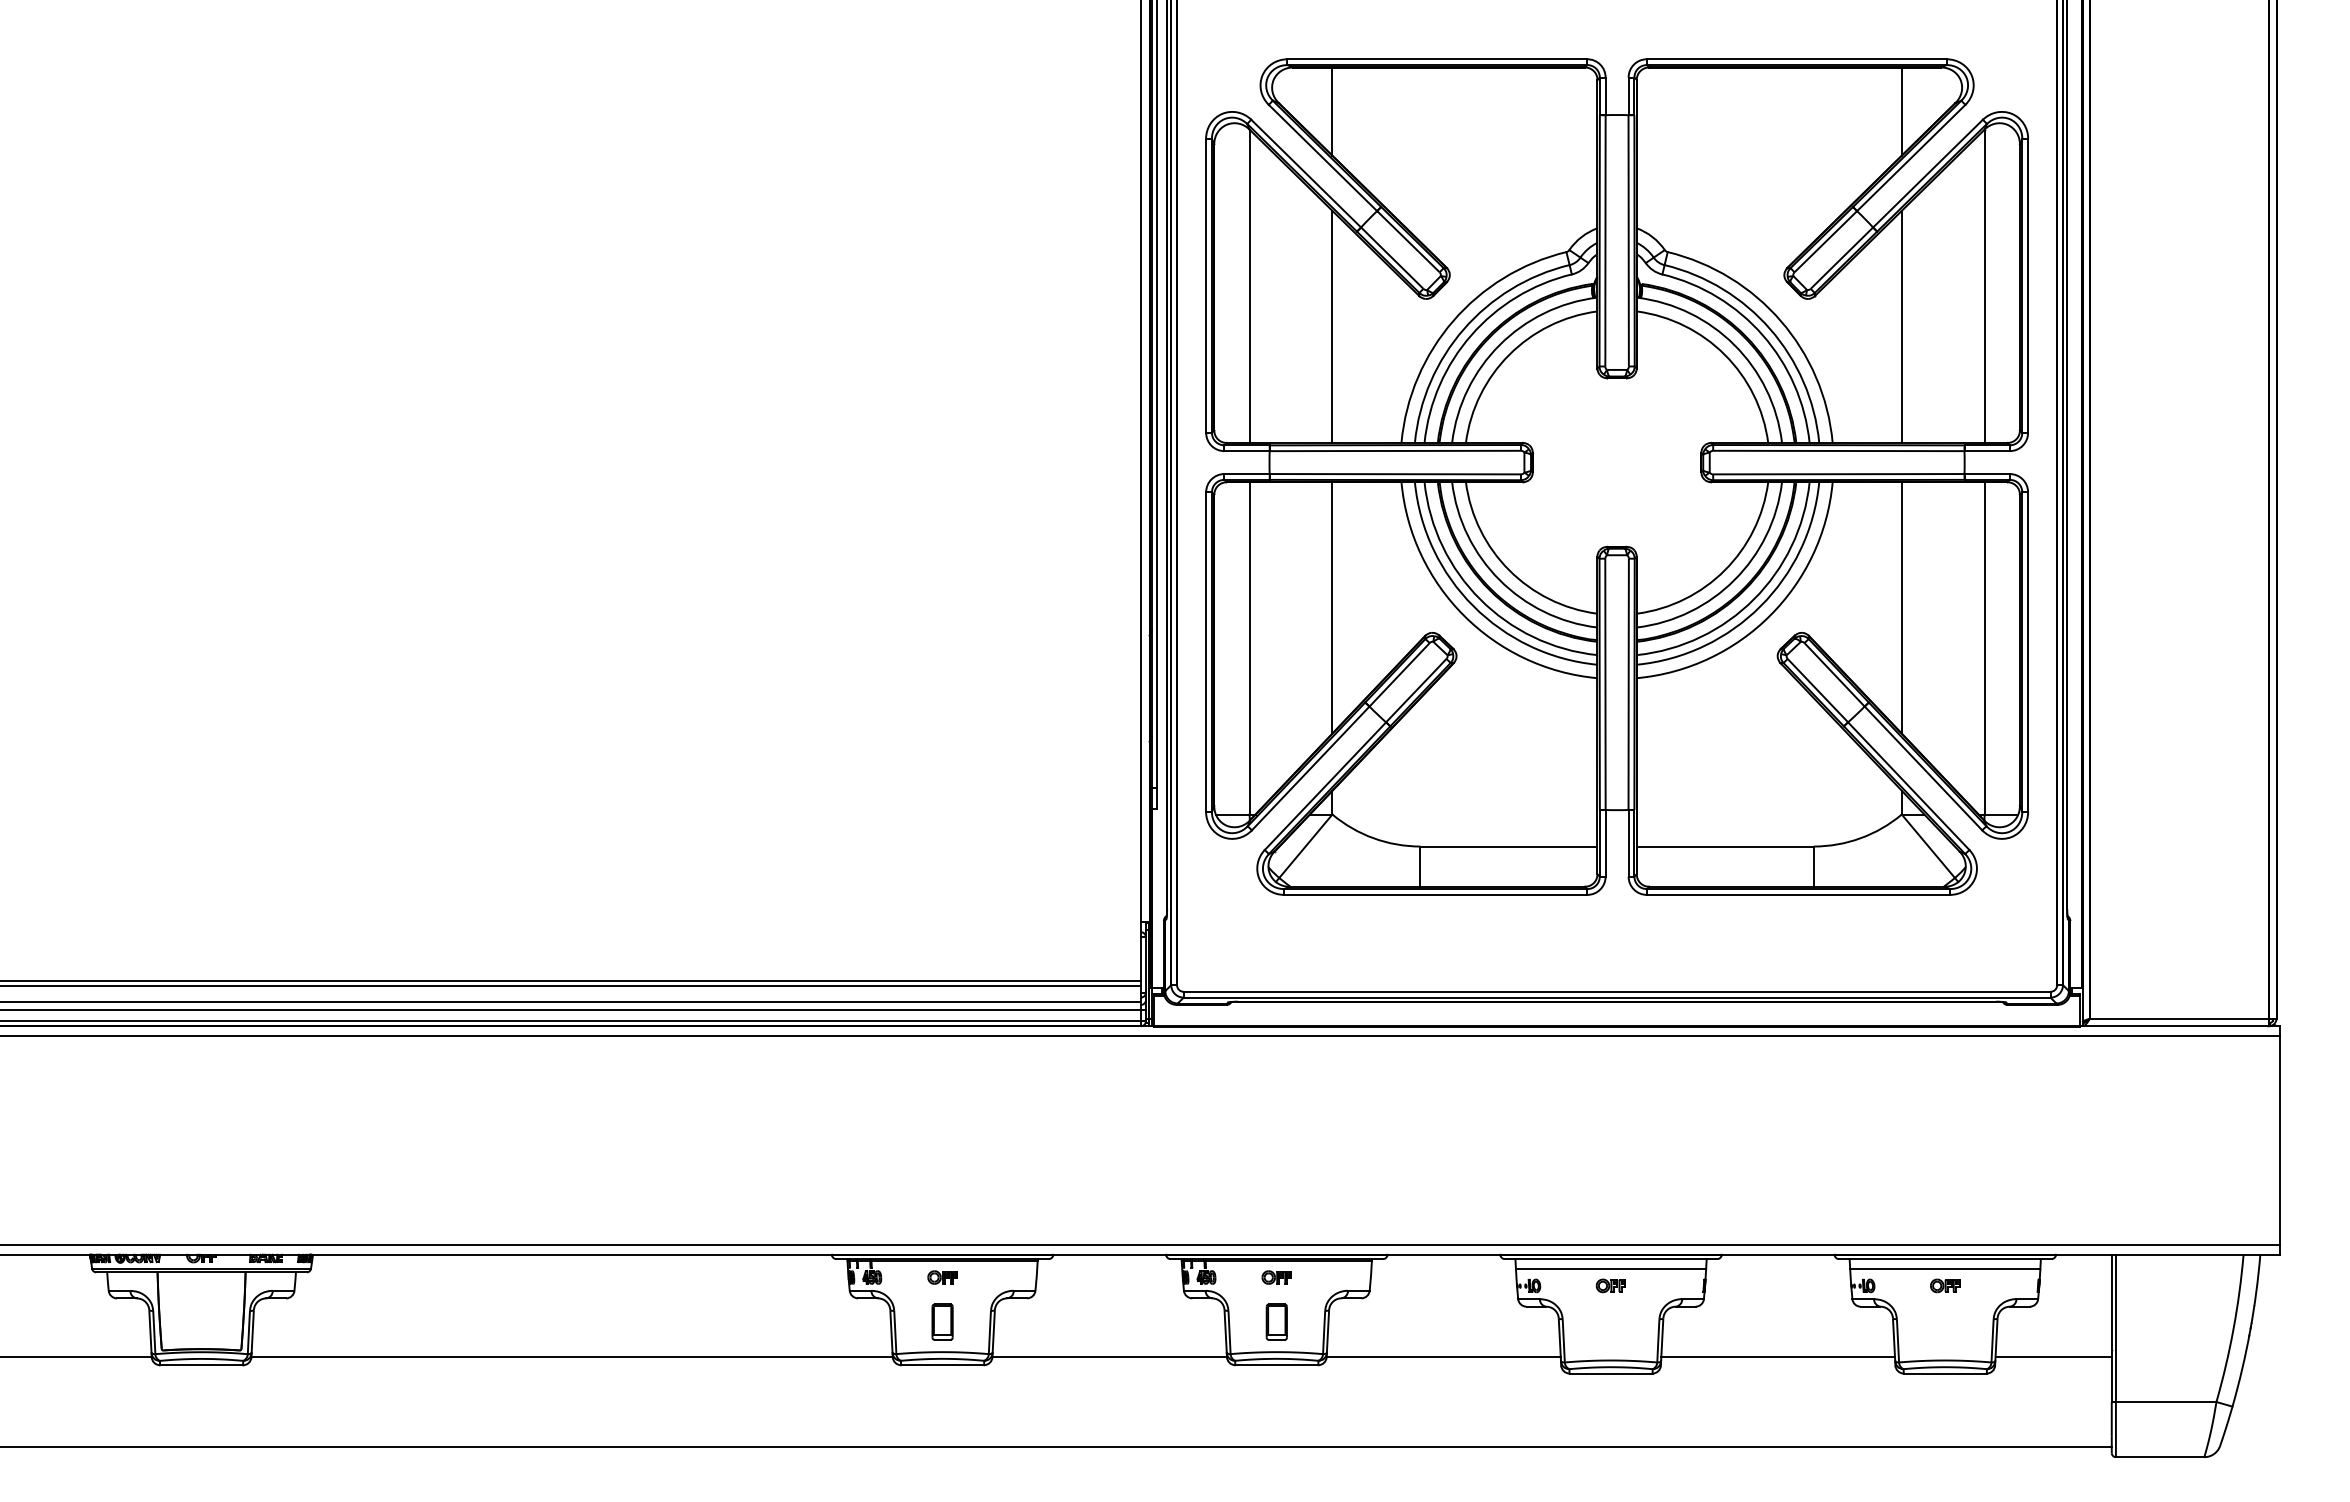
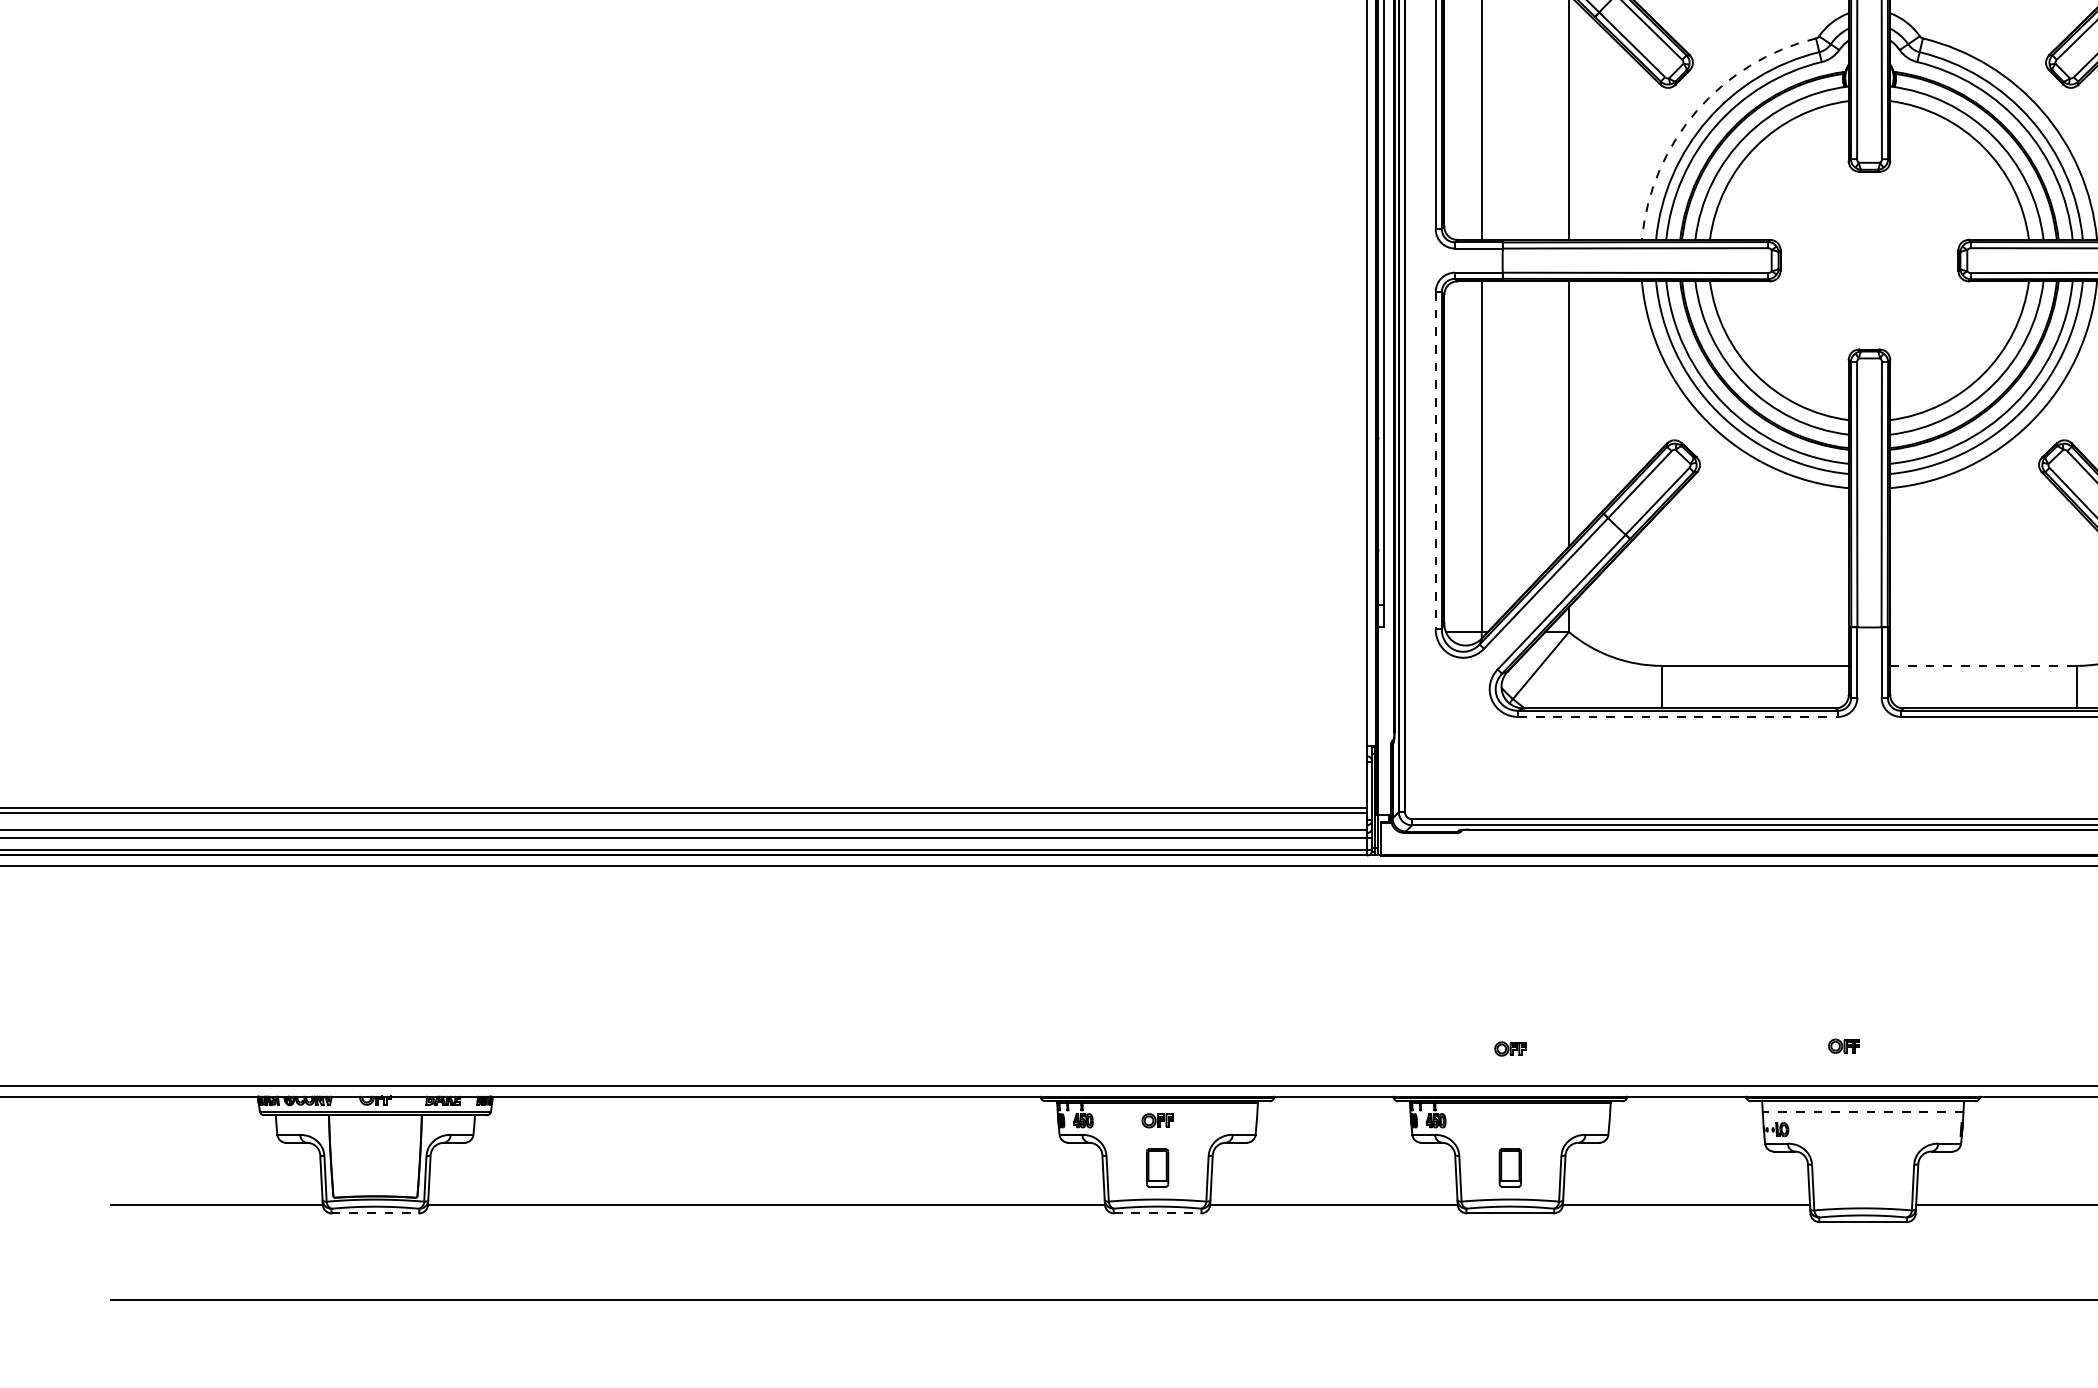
arc: (1453, 321) -> (1696, 111), solid -> dashed
line: (1206, 652) -> (1436, 461), solid -> dashed
line: (1725, 846) -> (1983, 665), solid -> dashed
line: (1435, 894) -> (1677, 716), solid -> dashed
line: (1610, 1269) -> (1862, 1112), solid -> dashed
part: (1276, 1277) -> (1510, 1048), moved
part: (1610, 1285) -> (1843, 1045), moved
line: (202, 1365) -> (376, 1213), solid -> dashed
line: (943, 1365) -> (1158, 1213), solid -> dashed

